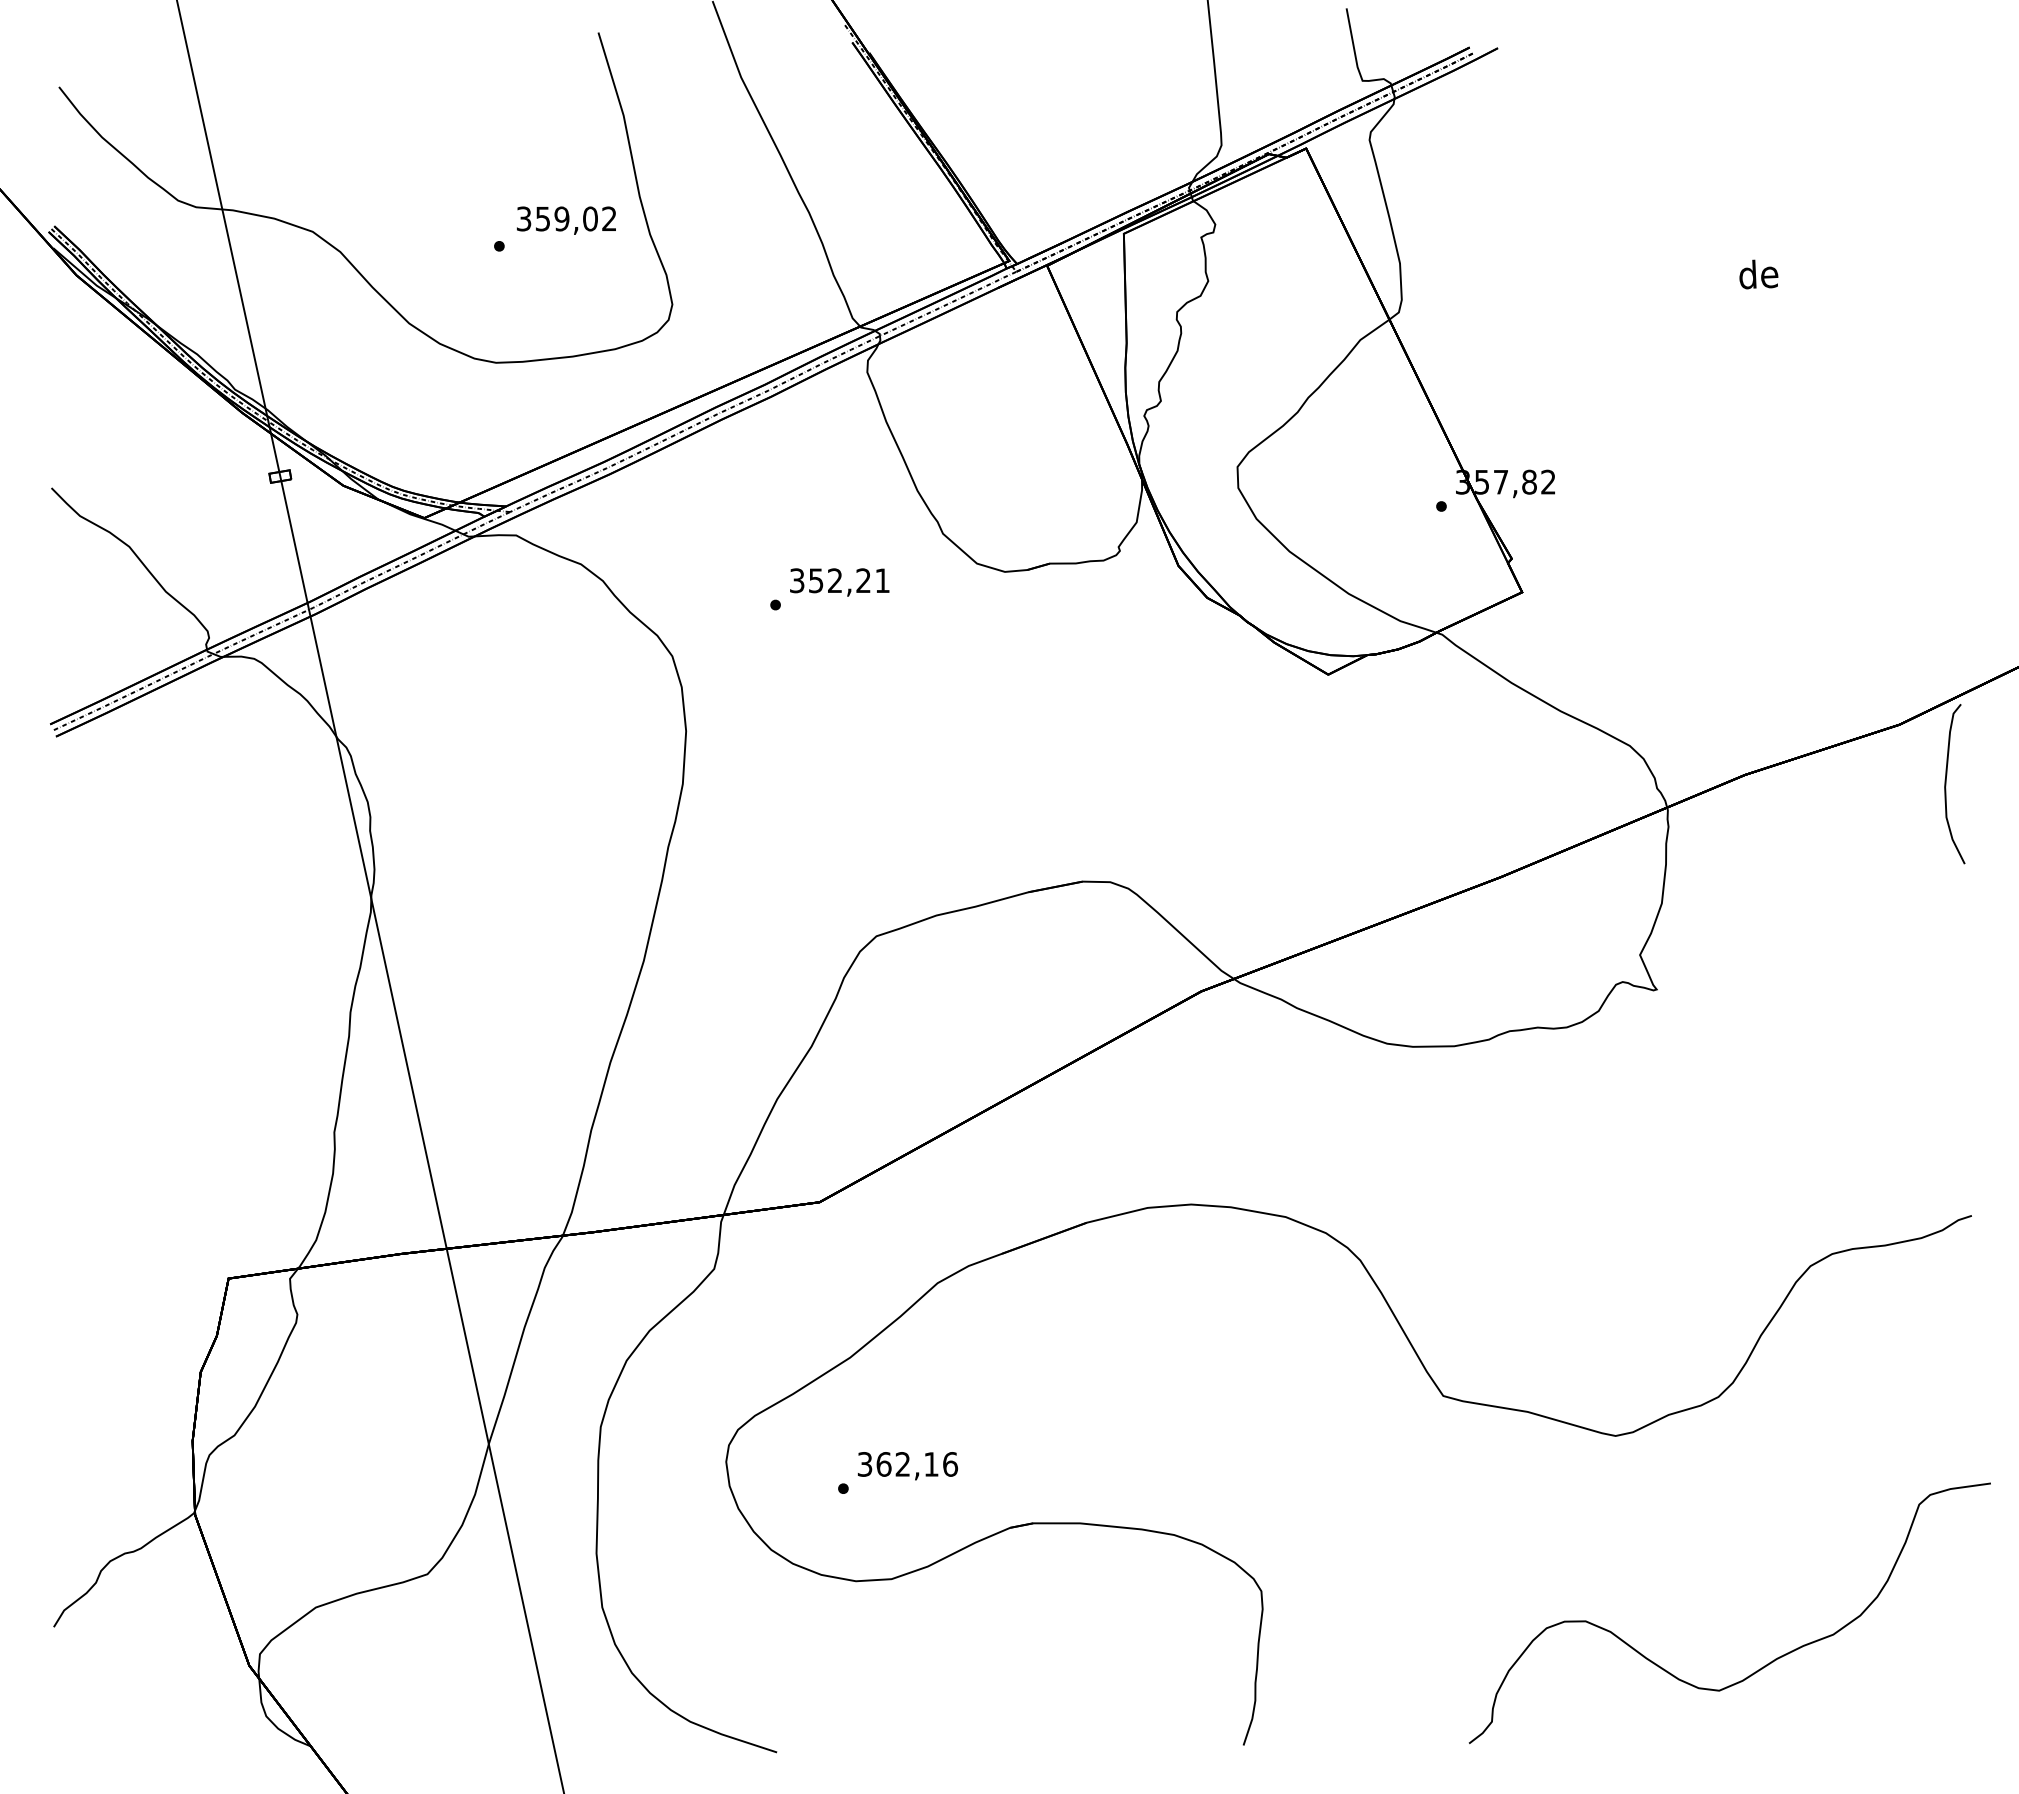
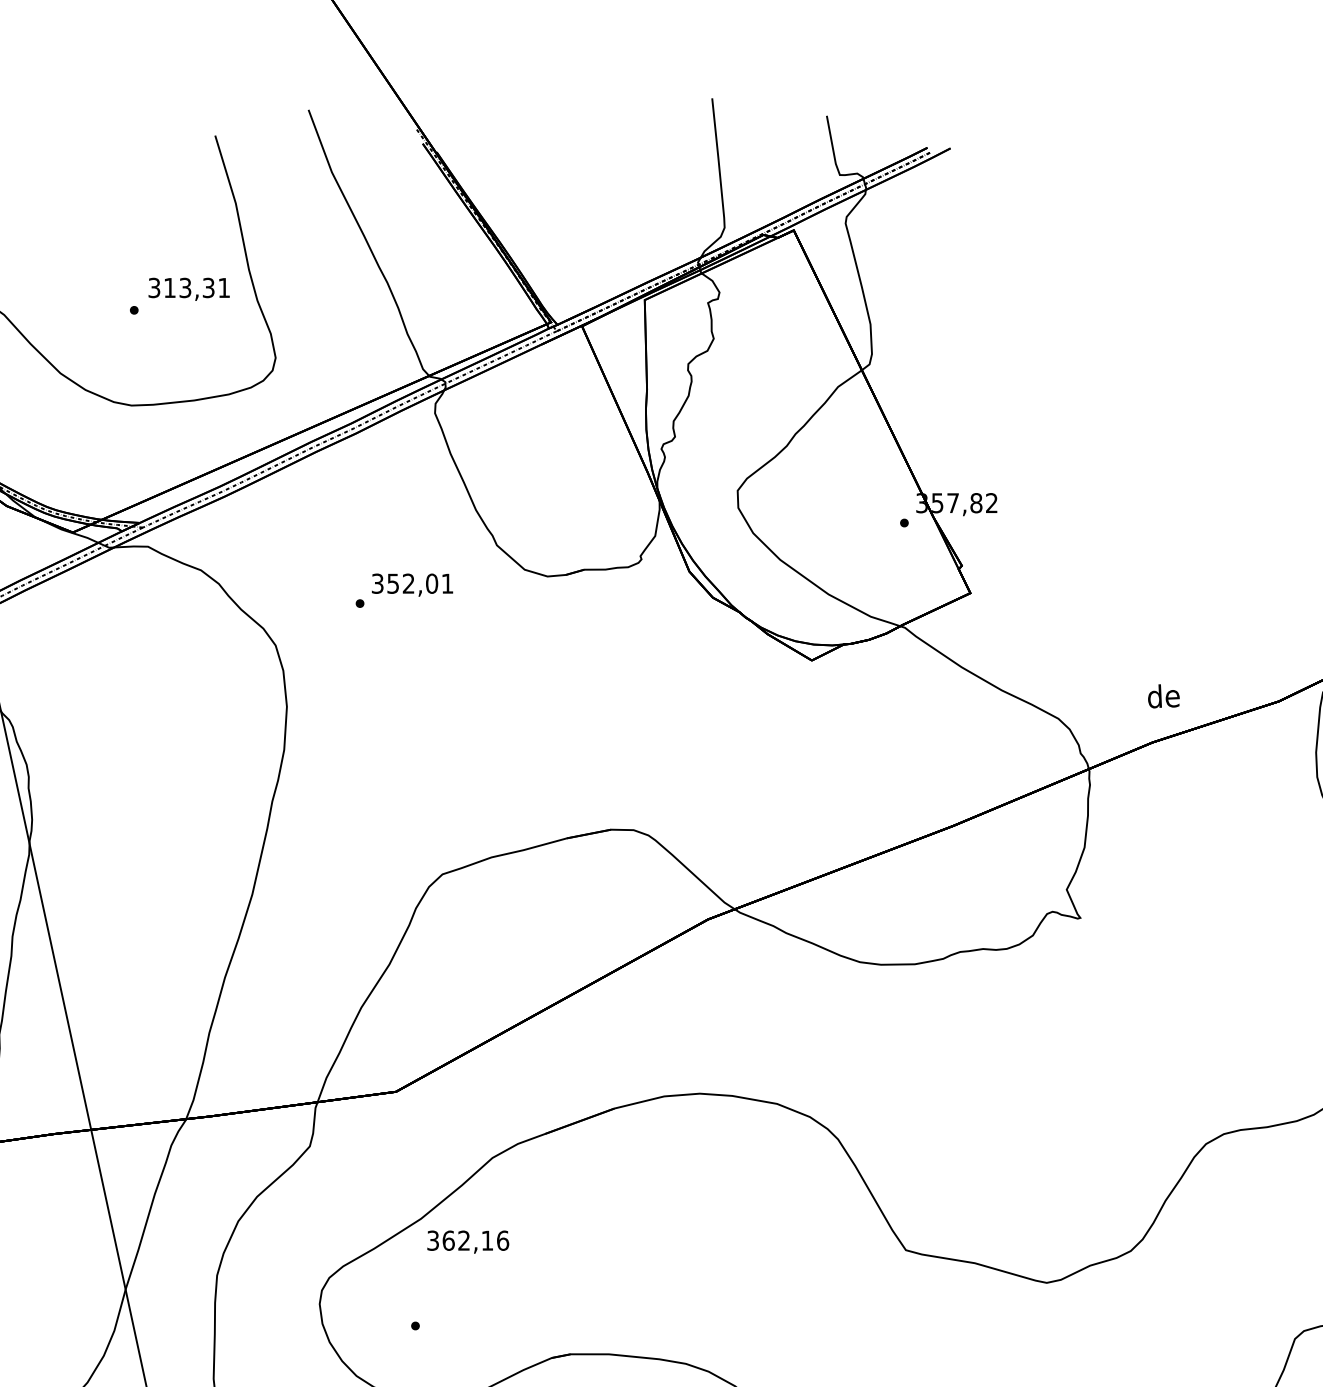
text: (576, 218) -> (197, 287), 359,02 -> 313,31
text: (1758, 274) -> (1163, 696), moved
text: (863, 580) -> (431, 583), 352,21 -> 352,01
text: (907, 1466) -> (467, 1242), moved

